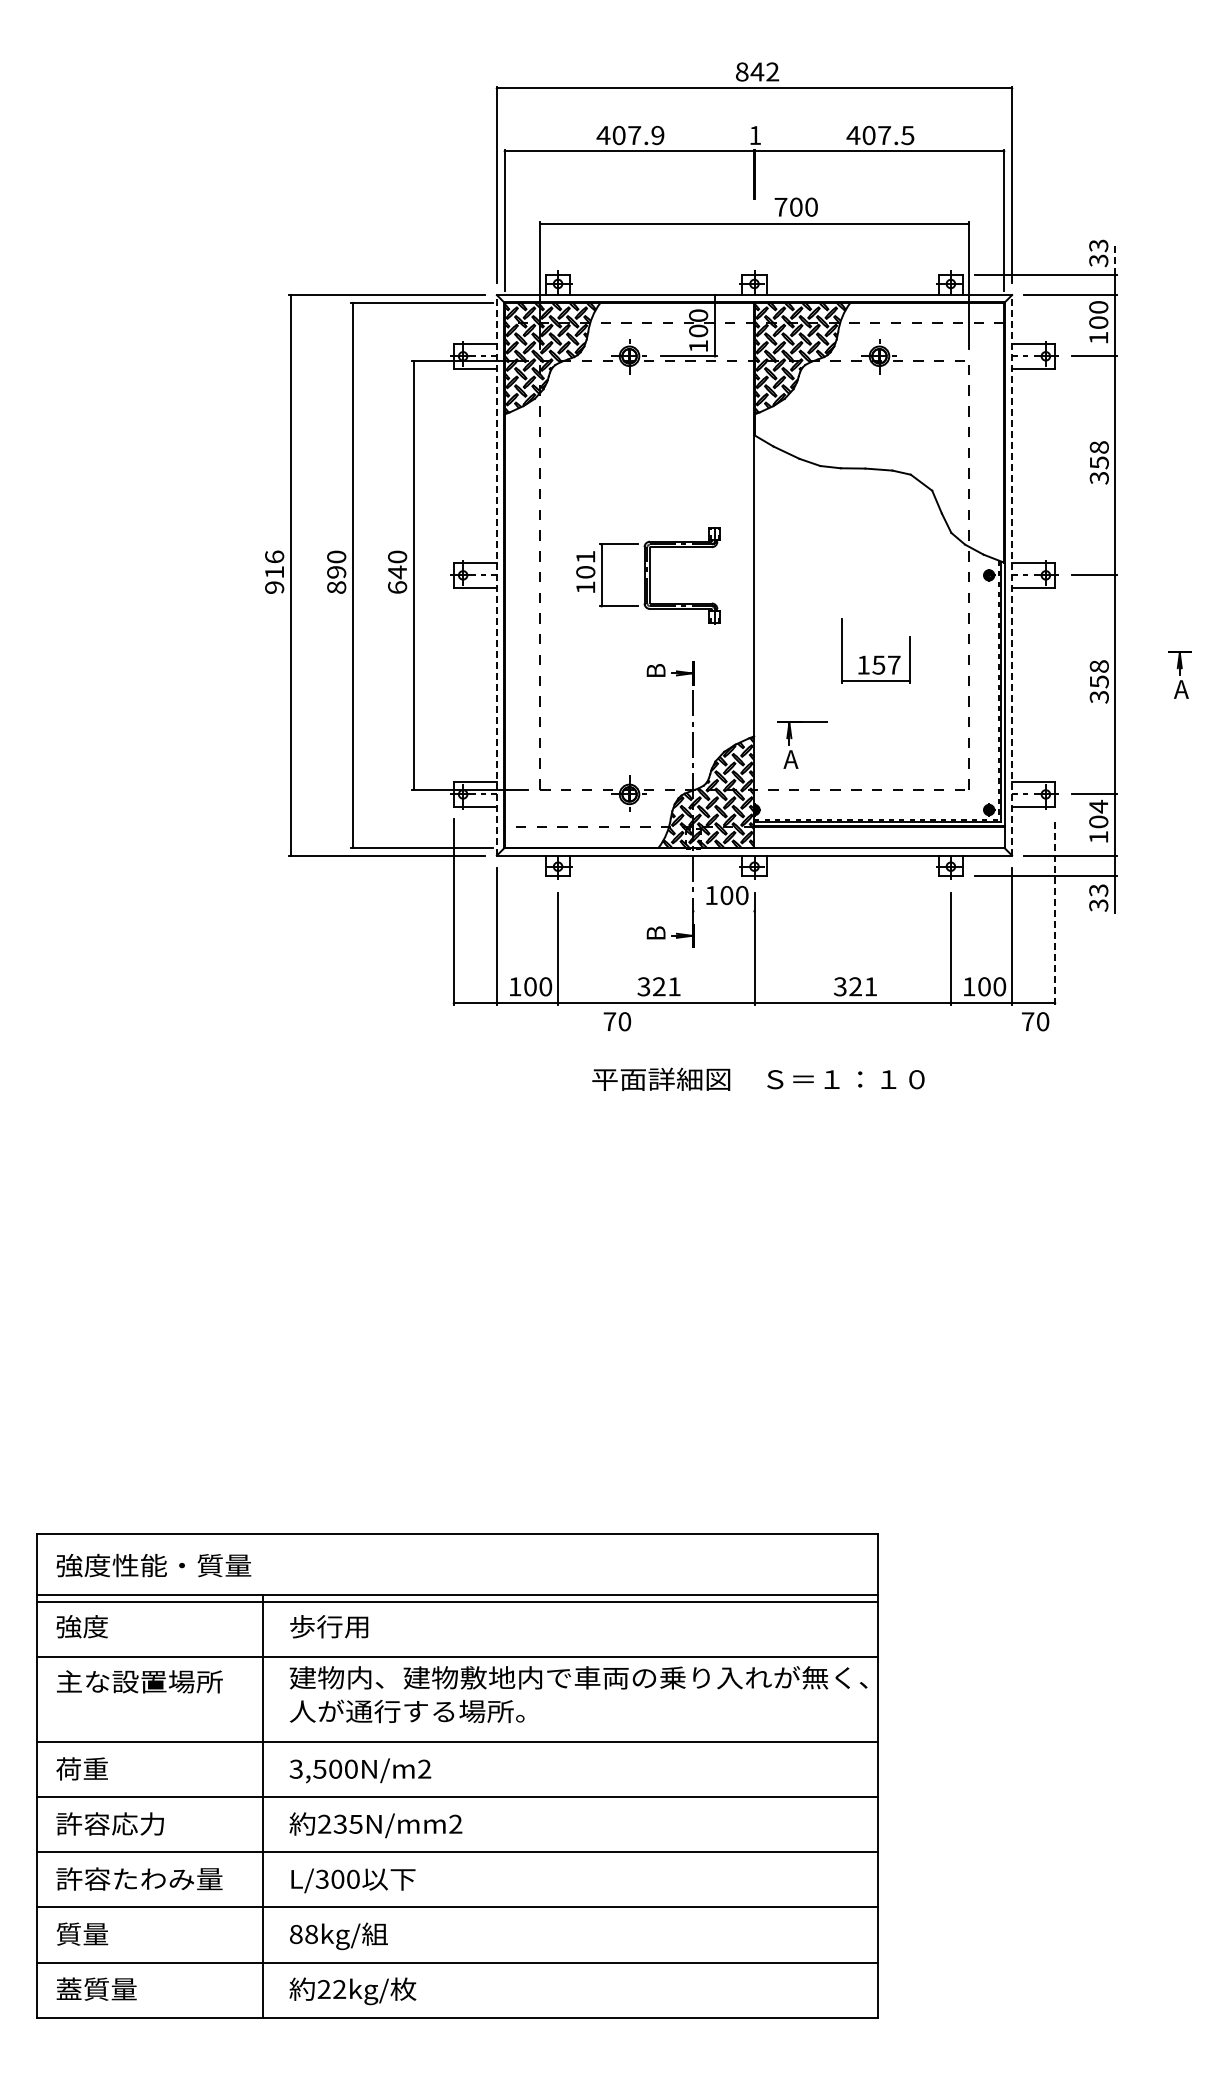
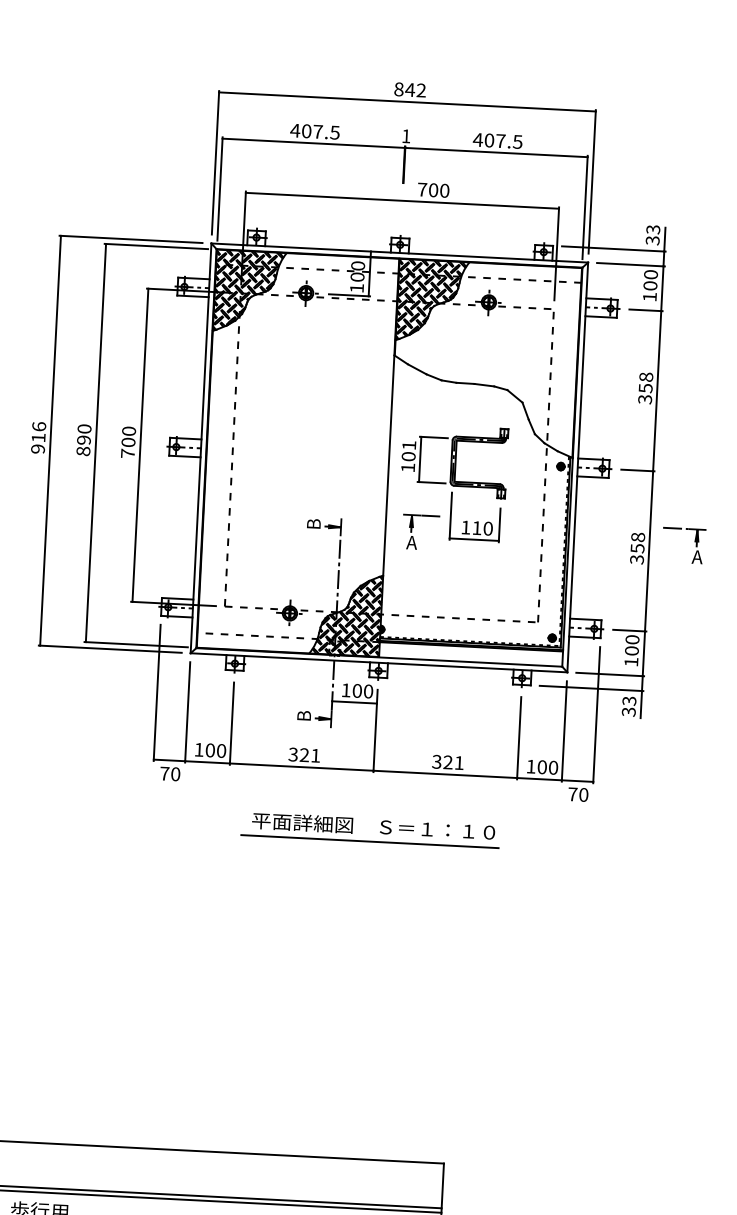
text: (657, 134) -> (334, 131), 407.9 -> 407.5
line: (1115, 258) -> (665, 239), dashed -> solid
line: (496, 574) -> (200, 447), dashed -> solid
line: (1012, 574) -> (578, 466), dashed -> solid
part: (648, 575) -> (454, 461), moved
text: (397, 579) -> (128, 447), 640 -> 700
line: (1149, 651) -> (675, 528), added
text: (886, 664) -> (482, 527), 157 -> 110
part: (792, 738) -> (413, 527), moved
text: (1098, 806) -> (632, 639), 104 -> 100
line: (723, 911) -> (354, 702), added
line: (1055, 911) -> (597, 714), dashed -> solid
text: (617, 1021) -> (170, 773), moved
line: (754, 1100) -> (369, 841), added

